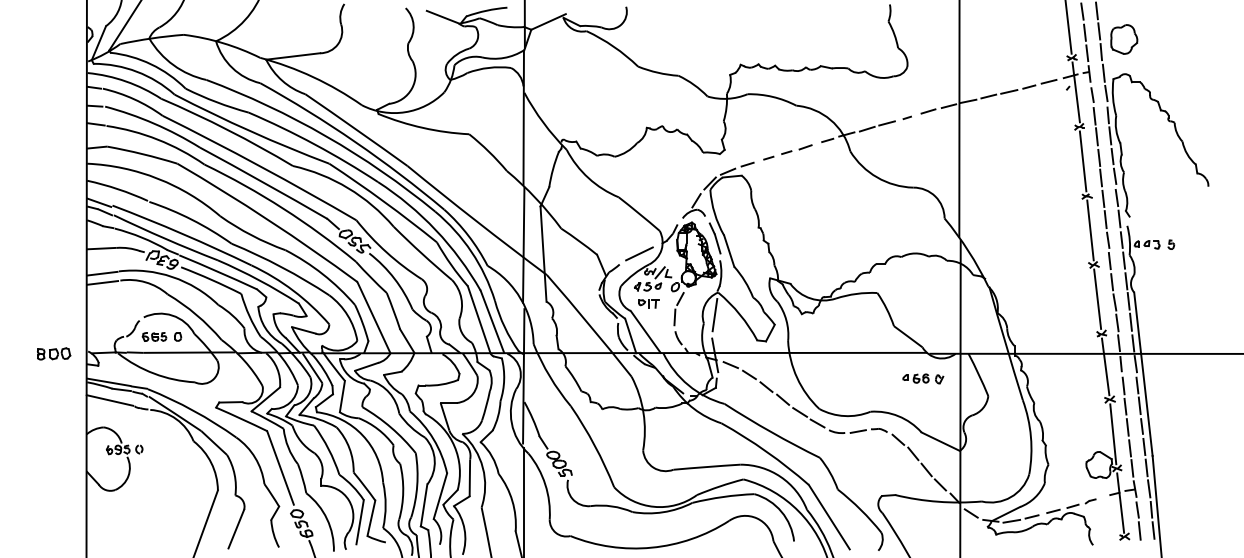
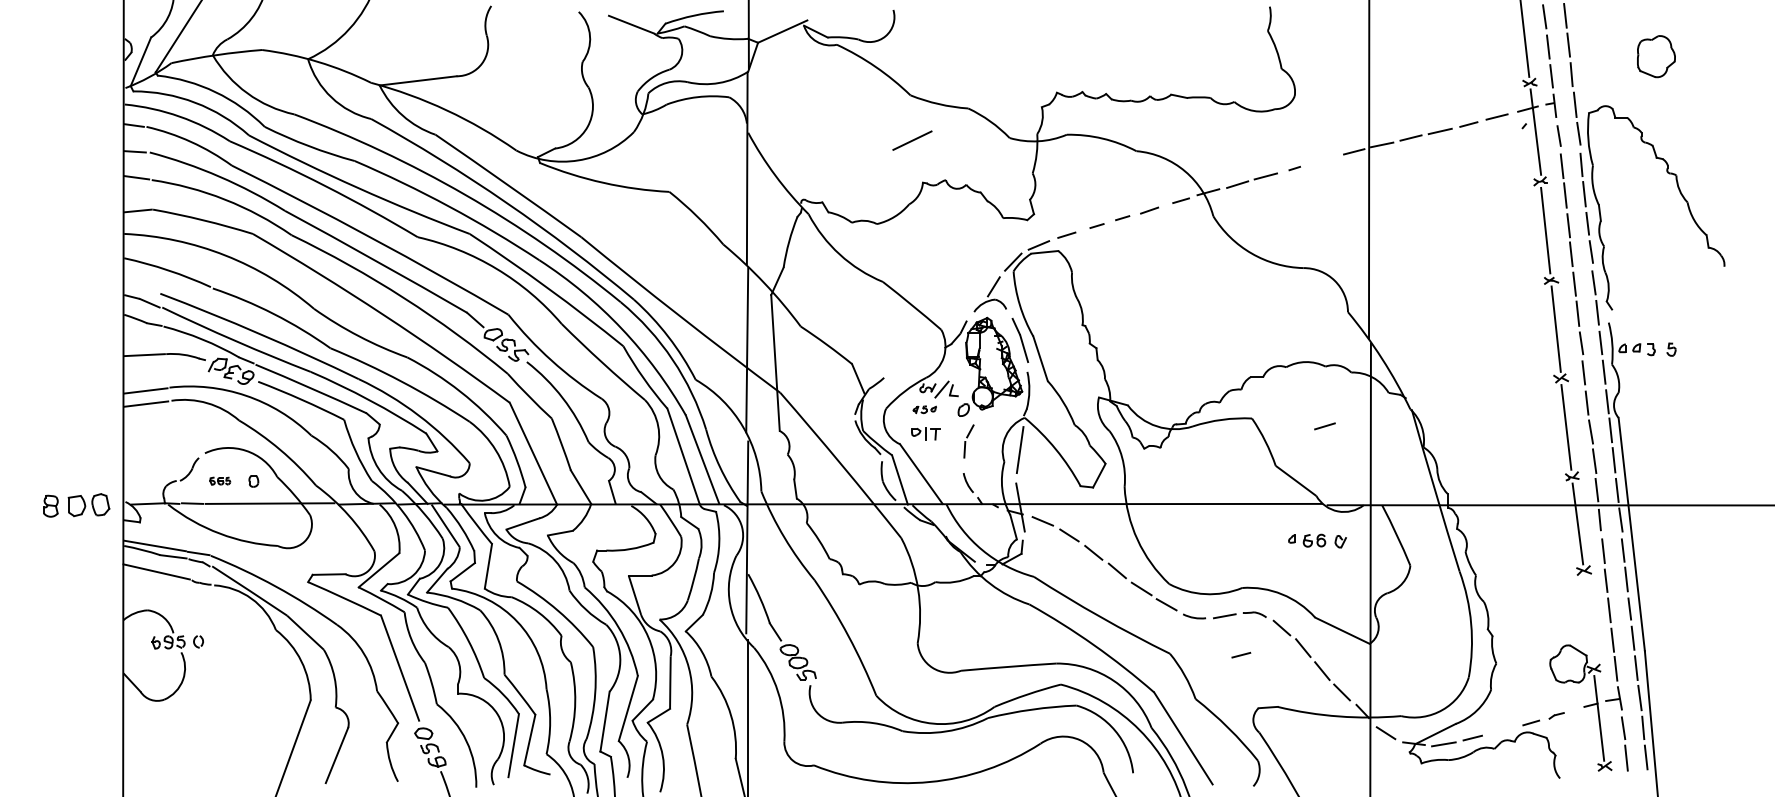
part: (1124, 39) -> (1656, 56), moved
line: (928, 111) -> (1324, 426), moved
line: (99, 202) -> (141, 289), removed
line: (639, 253) -> (912, 140), moved
part: (647, 286) -> (924, 409), size x0.6
part: (678, 309) -> (968, 441), size x0.7
part: (153, 336) -> (219, 480), size x0.6
part: (53, 353) -> (76, 505), size x1.4
line: (1113, 433) -> (1588, 619), removed
line: (1053, 510) -> (1241, 654), moved

